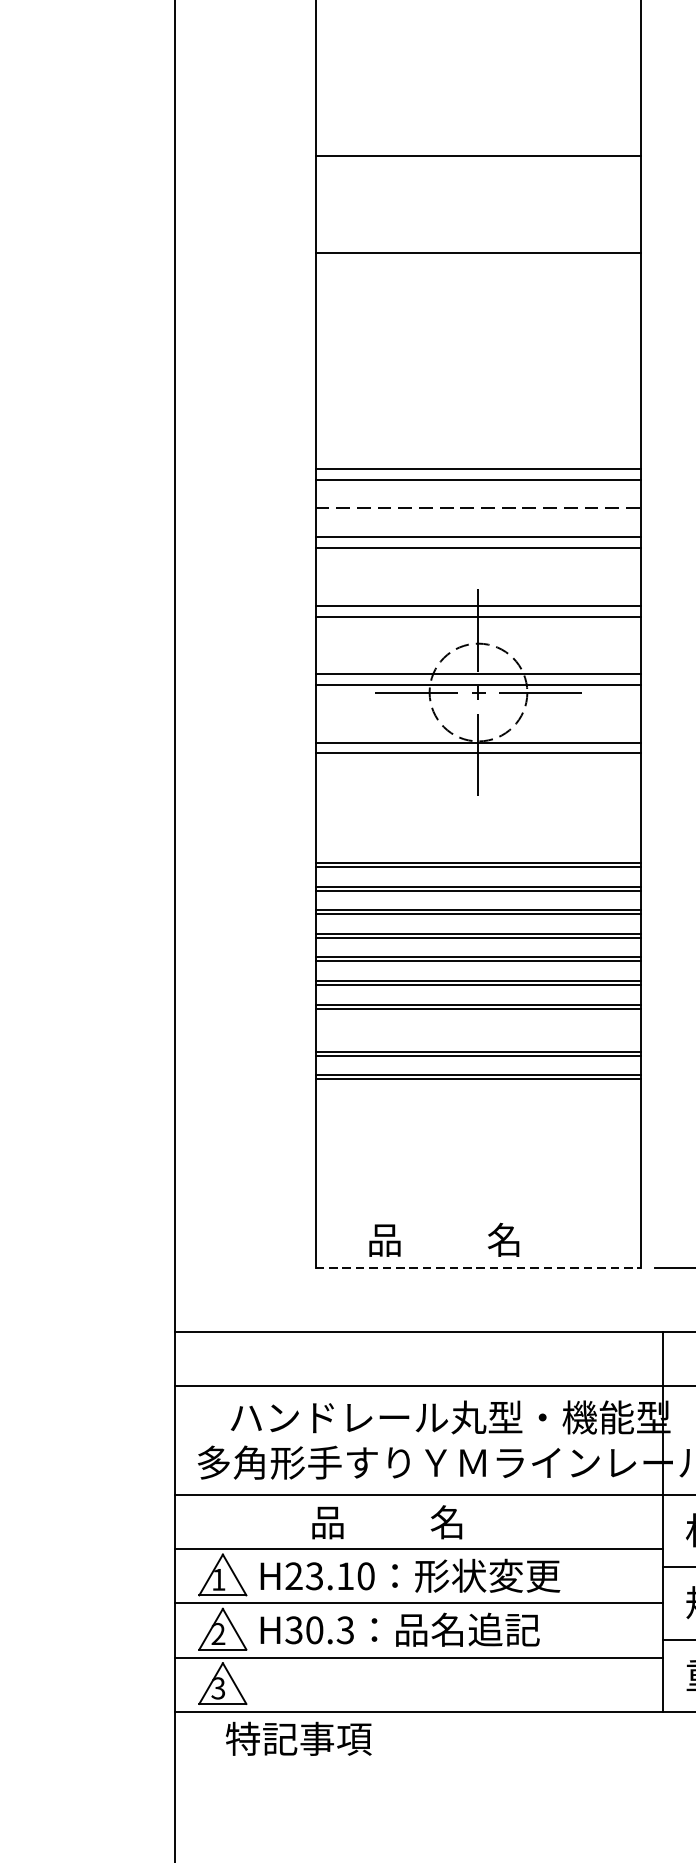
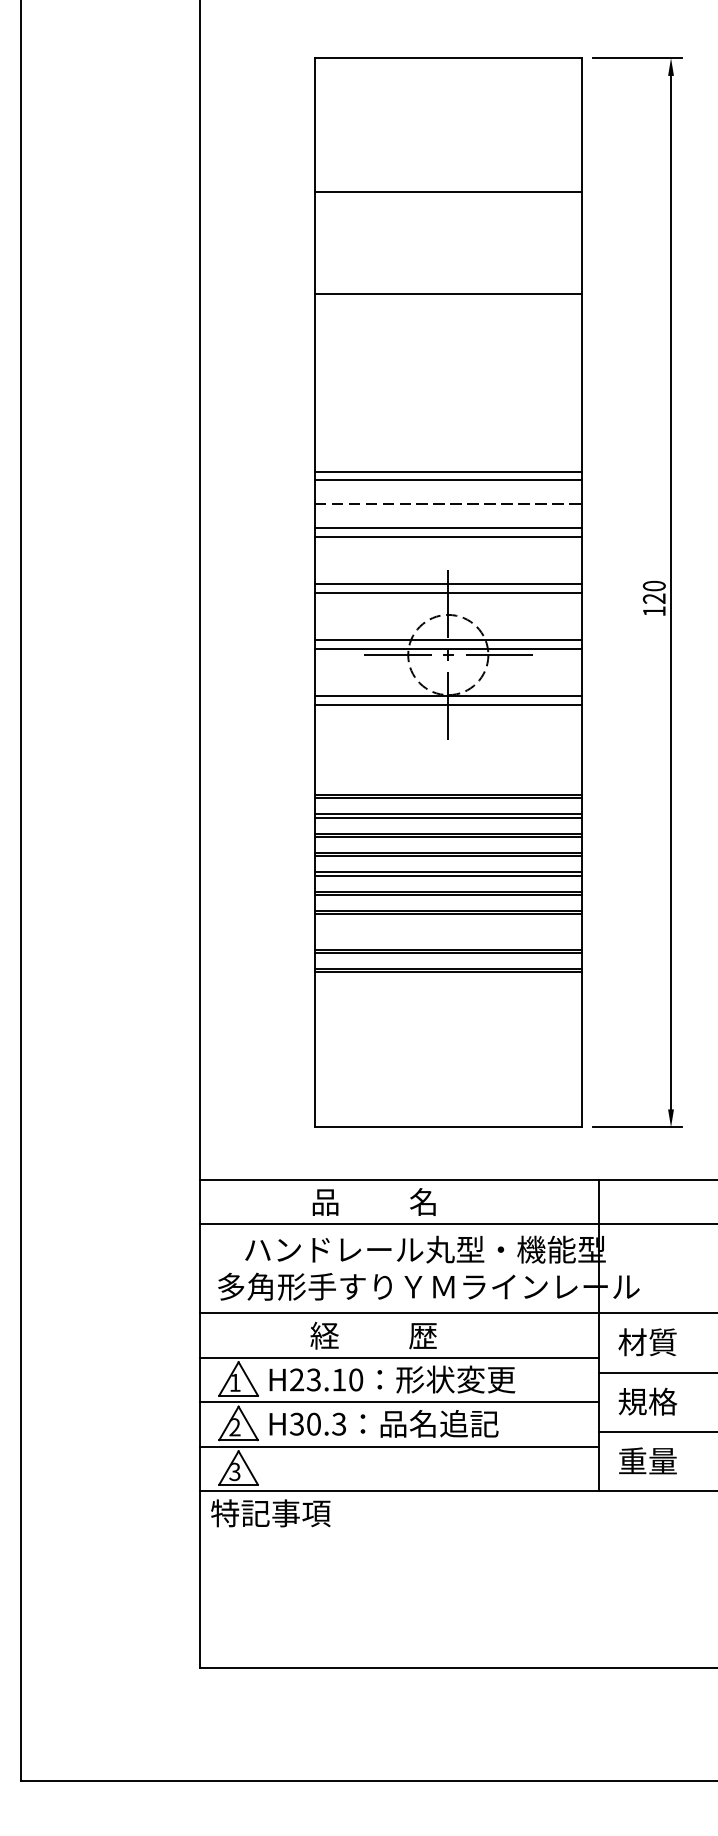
line: (477, 155) -> (447, 191), moved
text: (443, 1239) -> (373, 1201), moved
line: (478, 1268) -> (448, 1127), dashed -> solid
text: (387, 1522) -> (373, 1335), 品          名 -> 経          歴
text: (298, 1739) -> (270, 1513), moved

